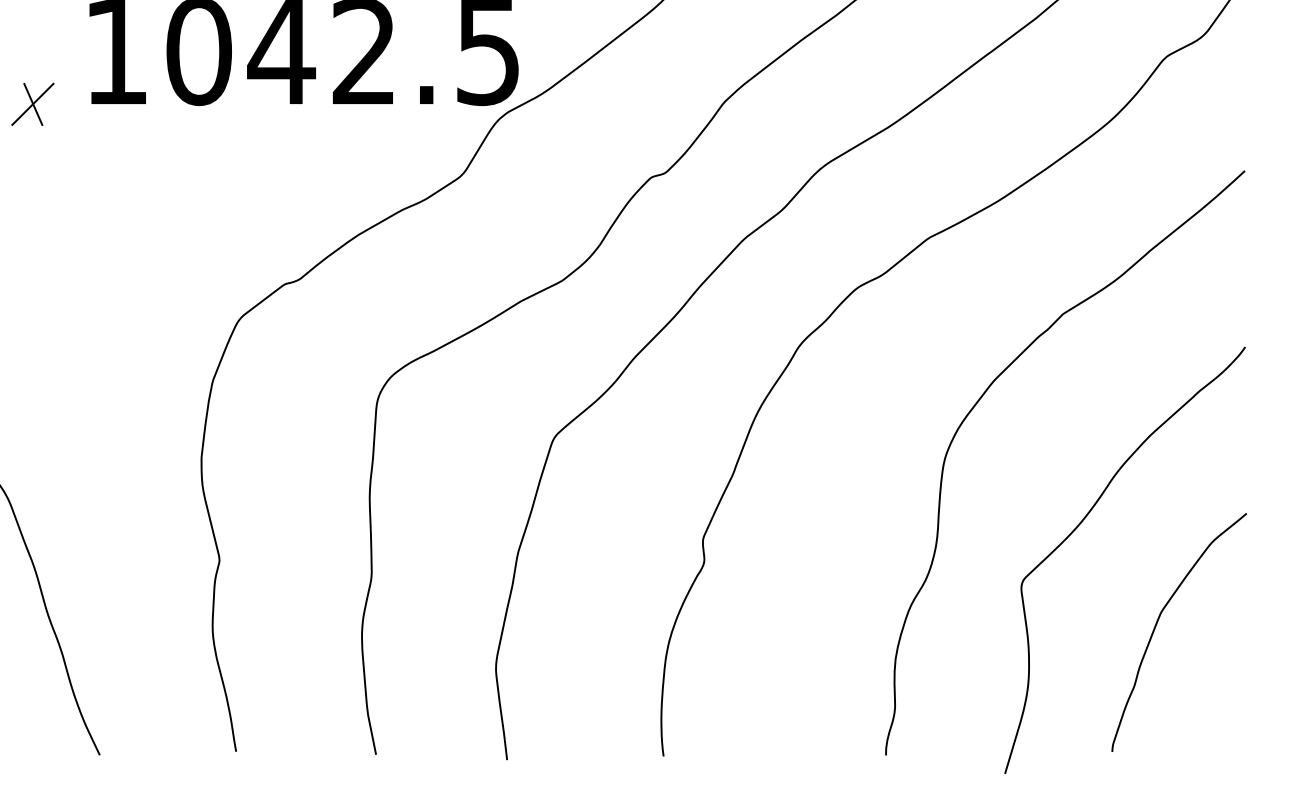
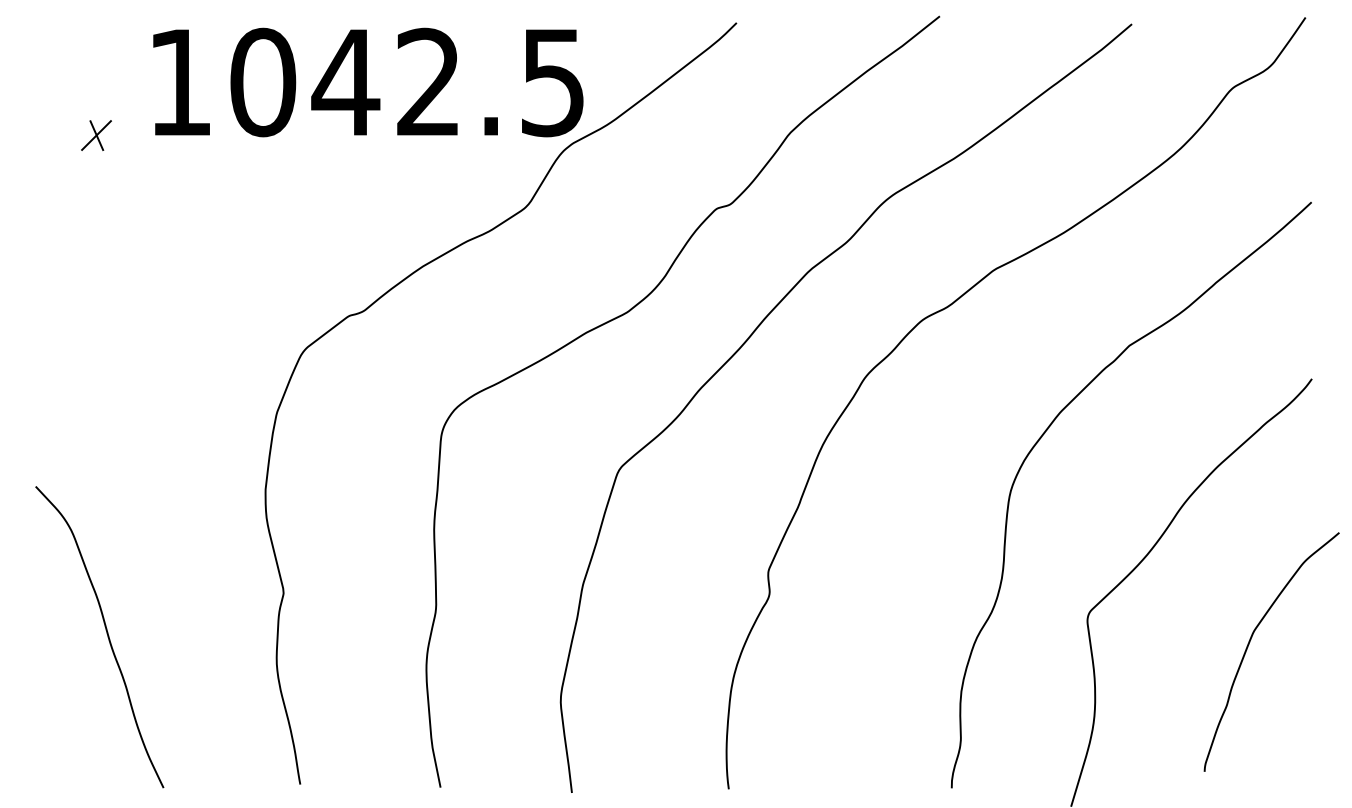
part: (32, 104) -> (96, 135), size x0.7
curve: (1158, 622) -> (1250, 642), moved

